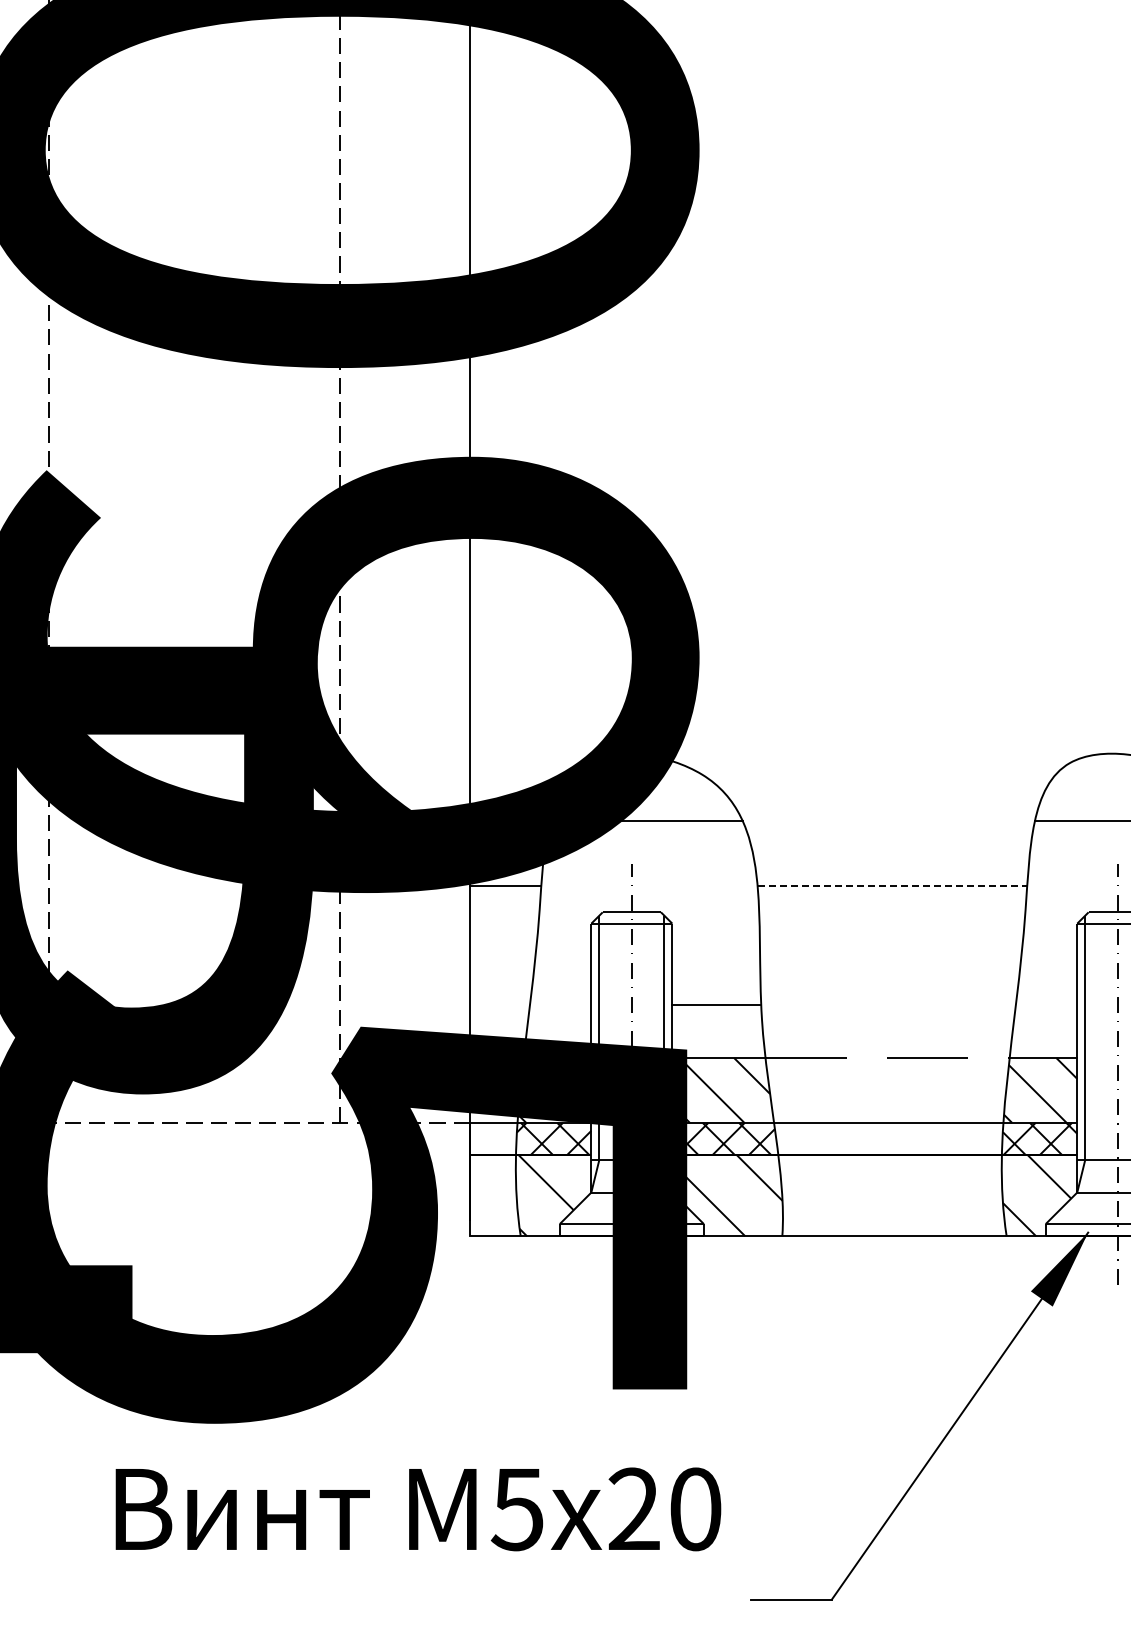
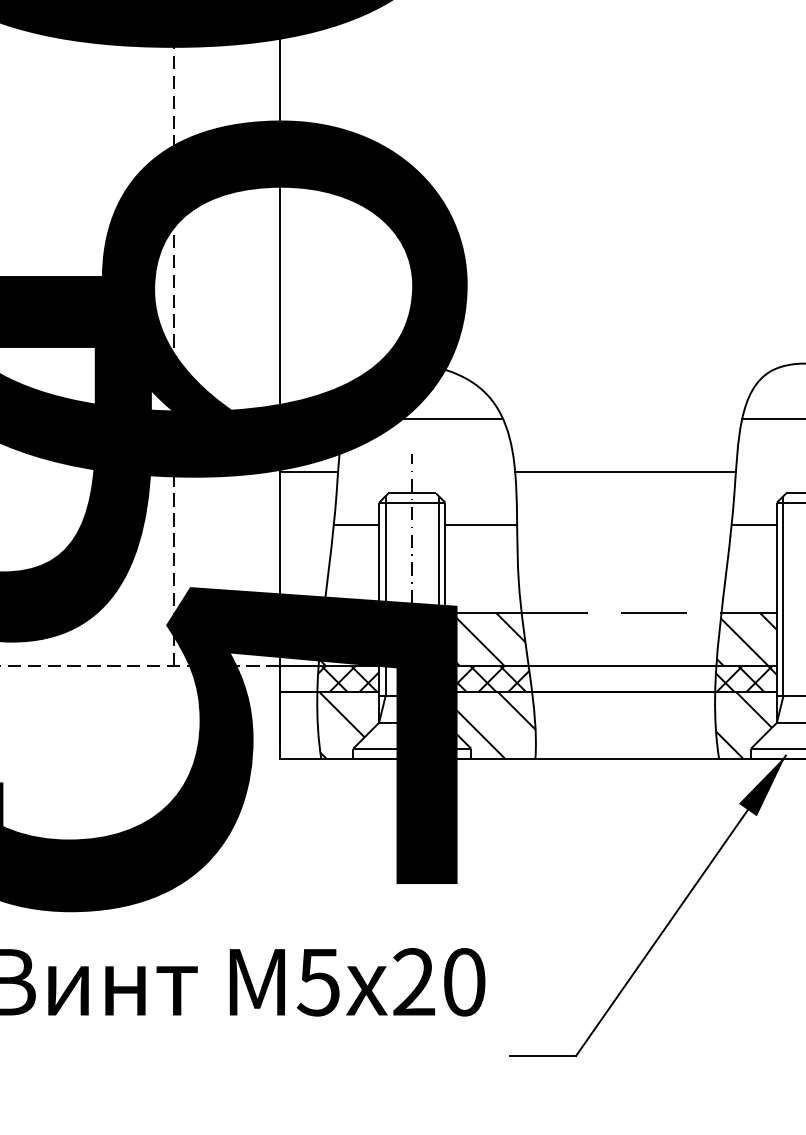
line: (892, 885) -> (625, 471), dashed -> solid
line: (563, 950) -> (356, 524), added
line: (1049, 950) -> (754, 524), added
line: (716, 1005) -> (481, 524), moved

